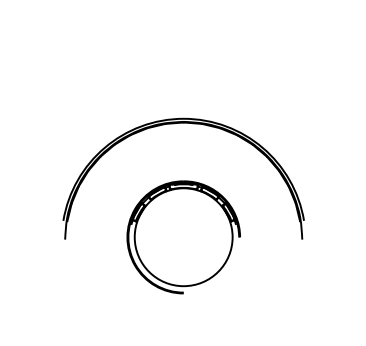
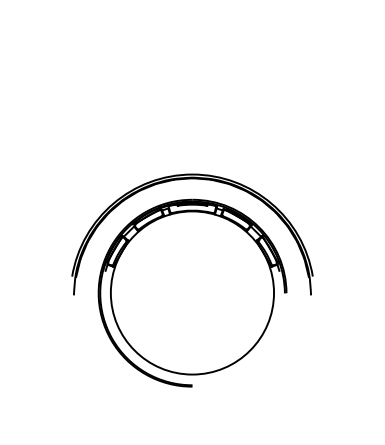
part: (183, 236) -> (192, 292), size x1.67

